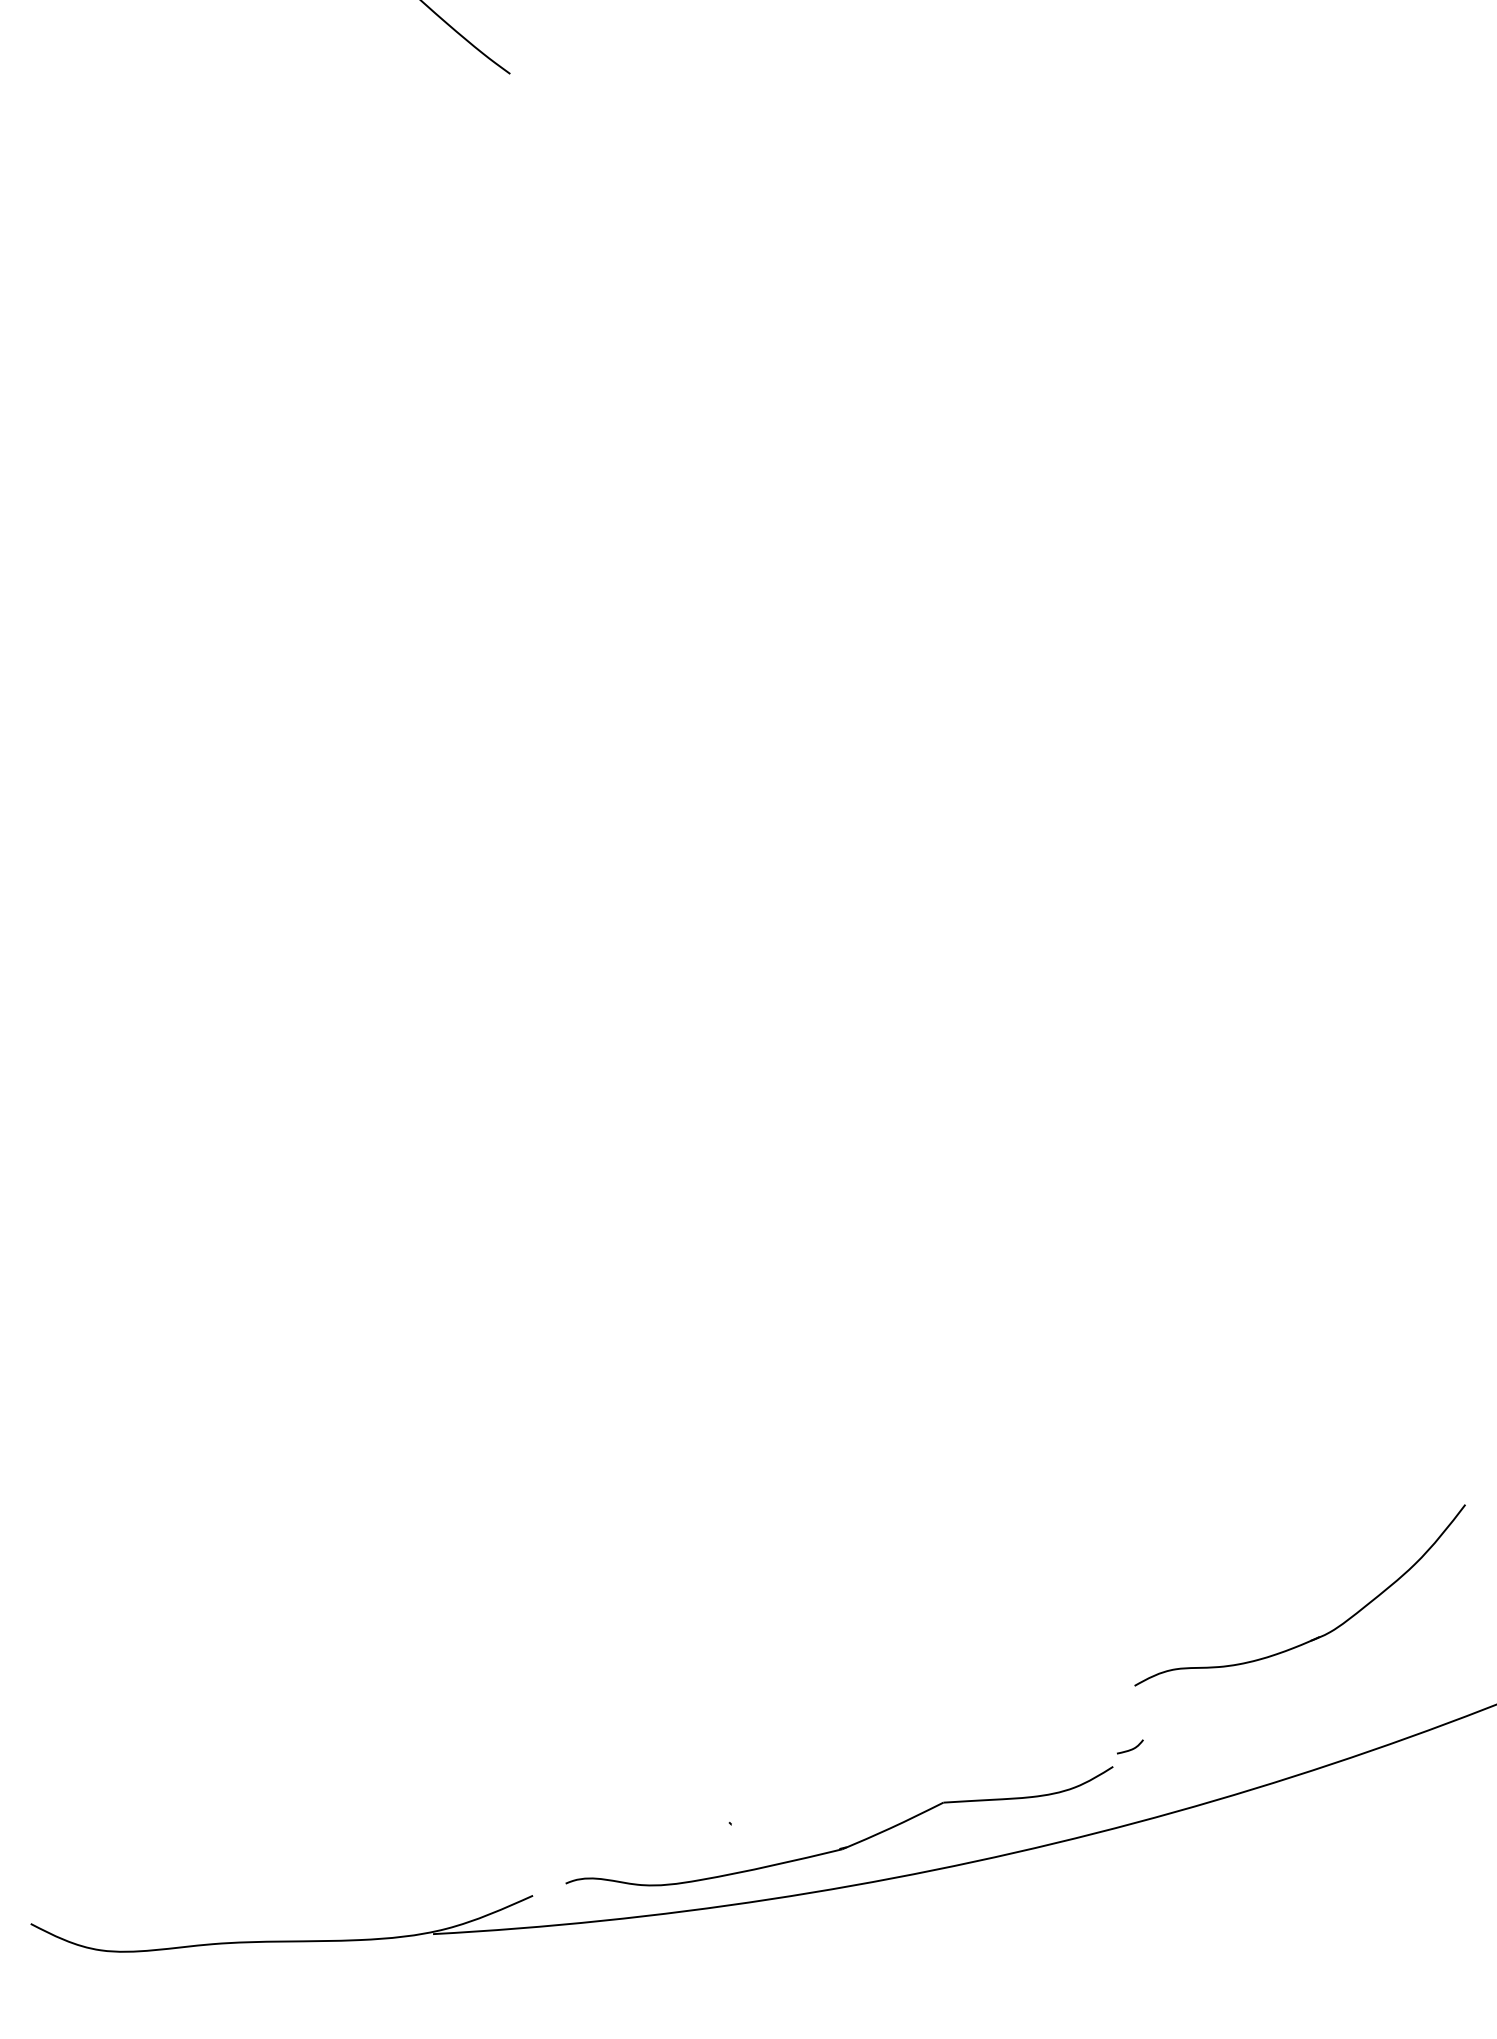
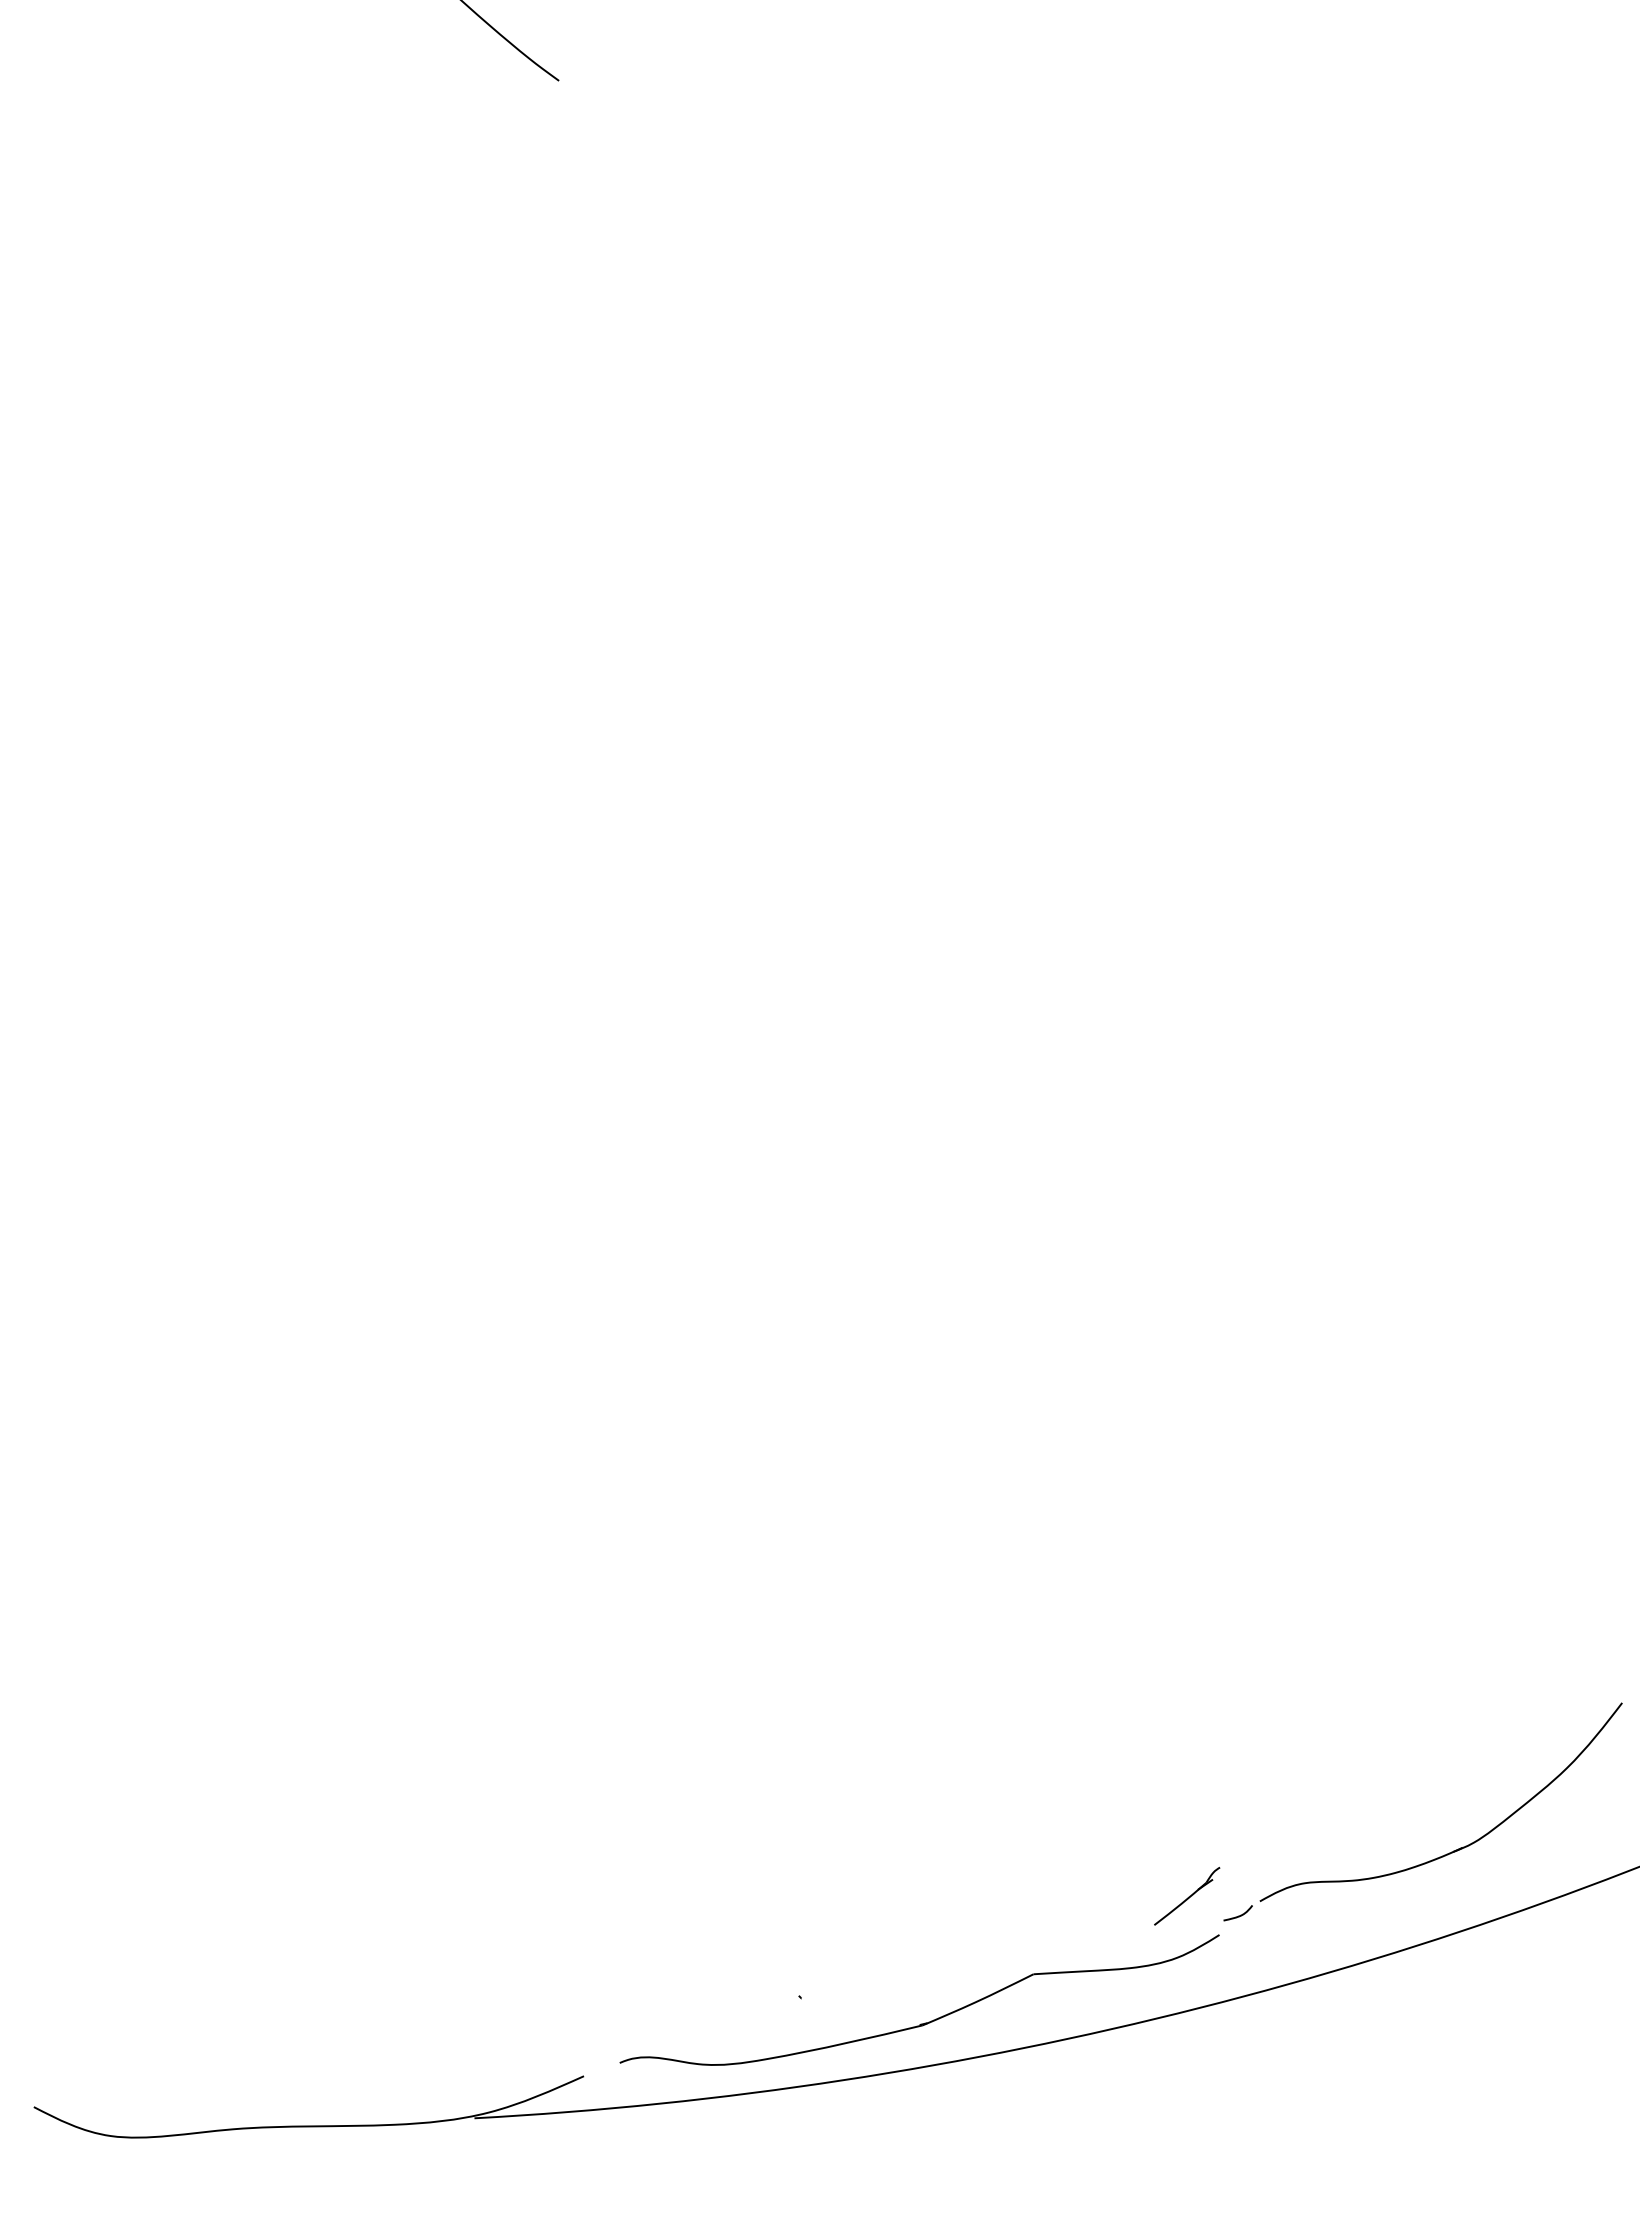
part: (1317, 1636) -> (1460, 1847), moved
part: (1084, 1731) -> (1187, 1896), added

